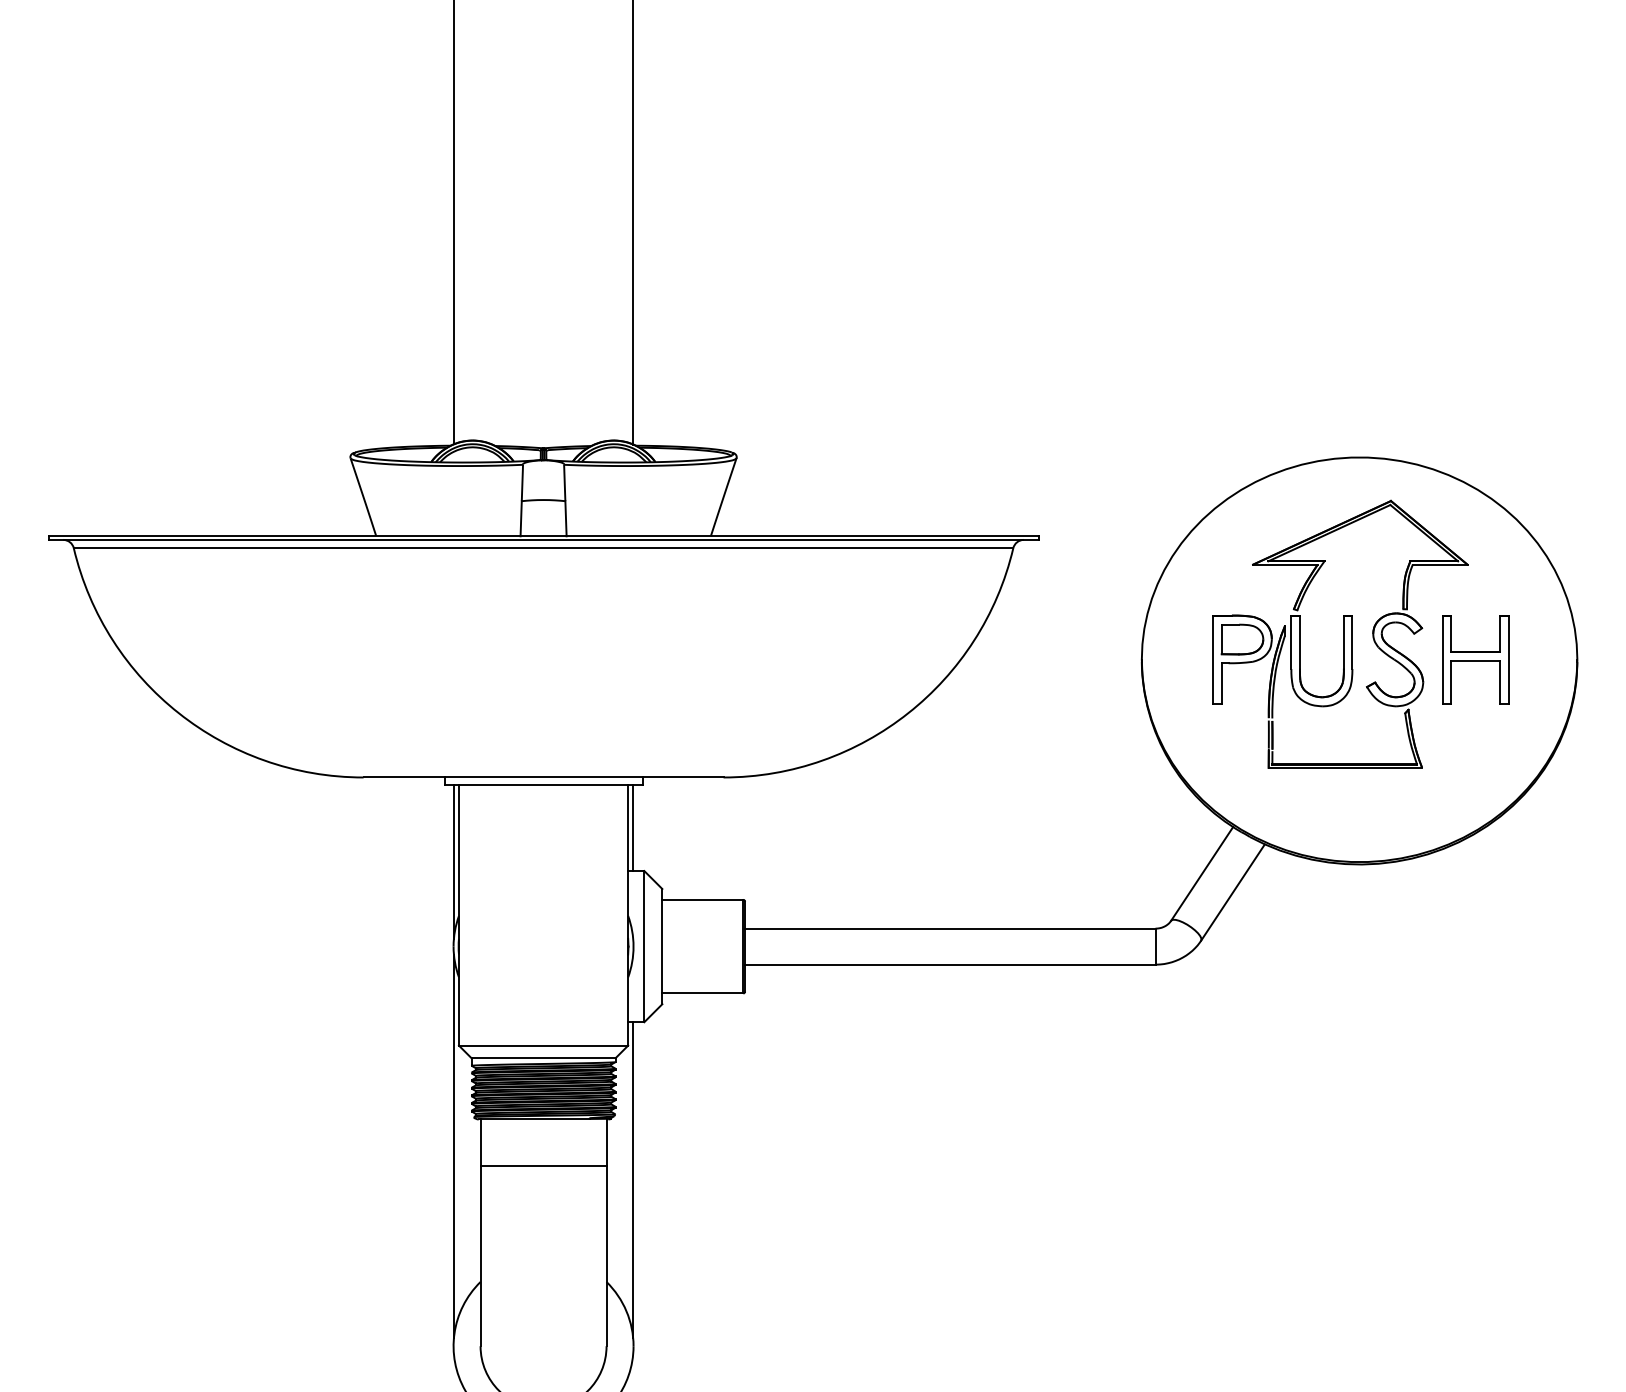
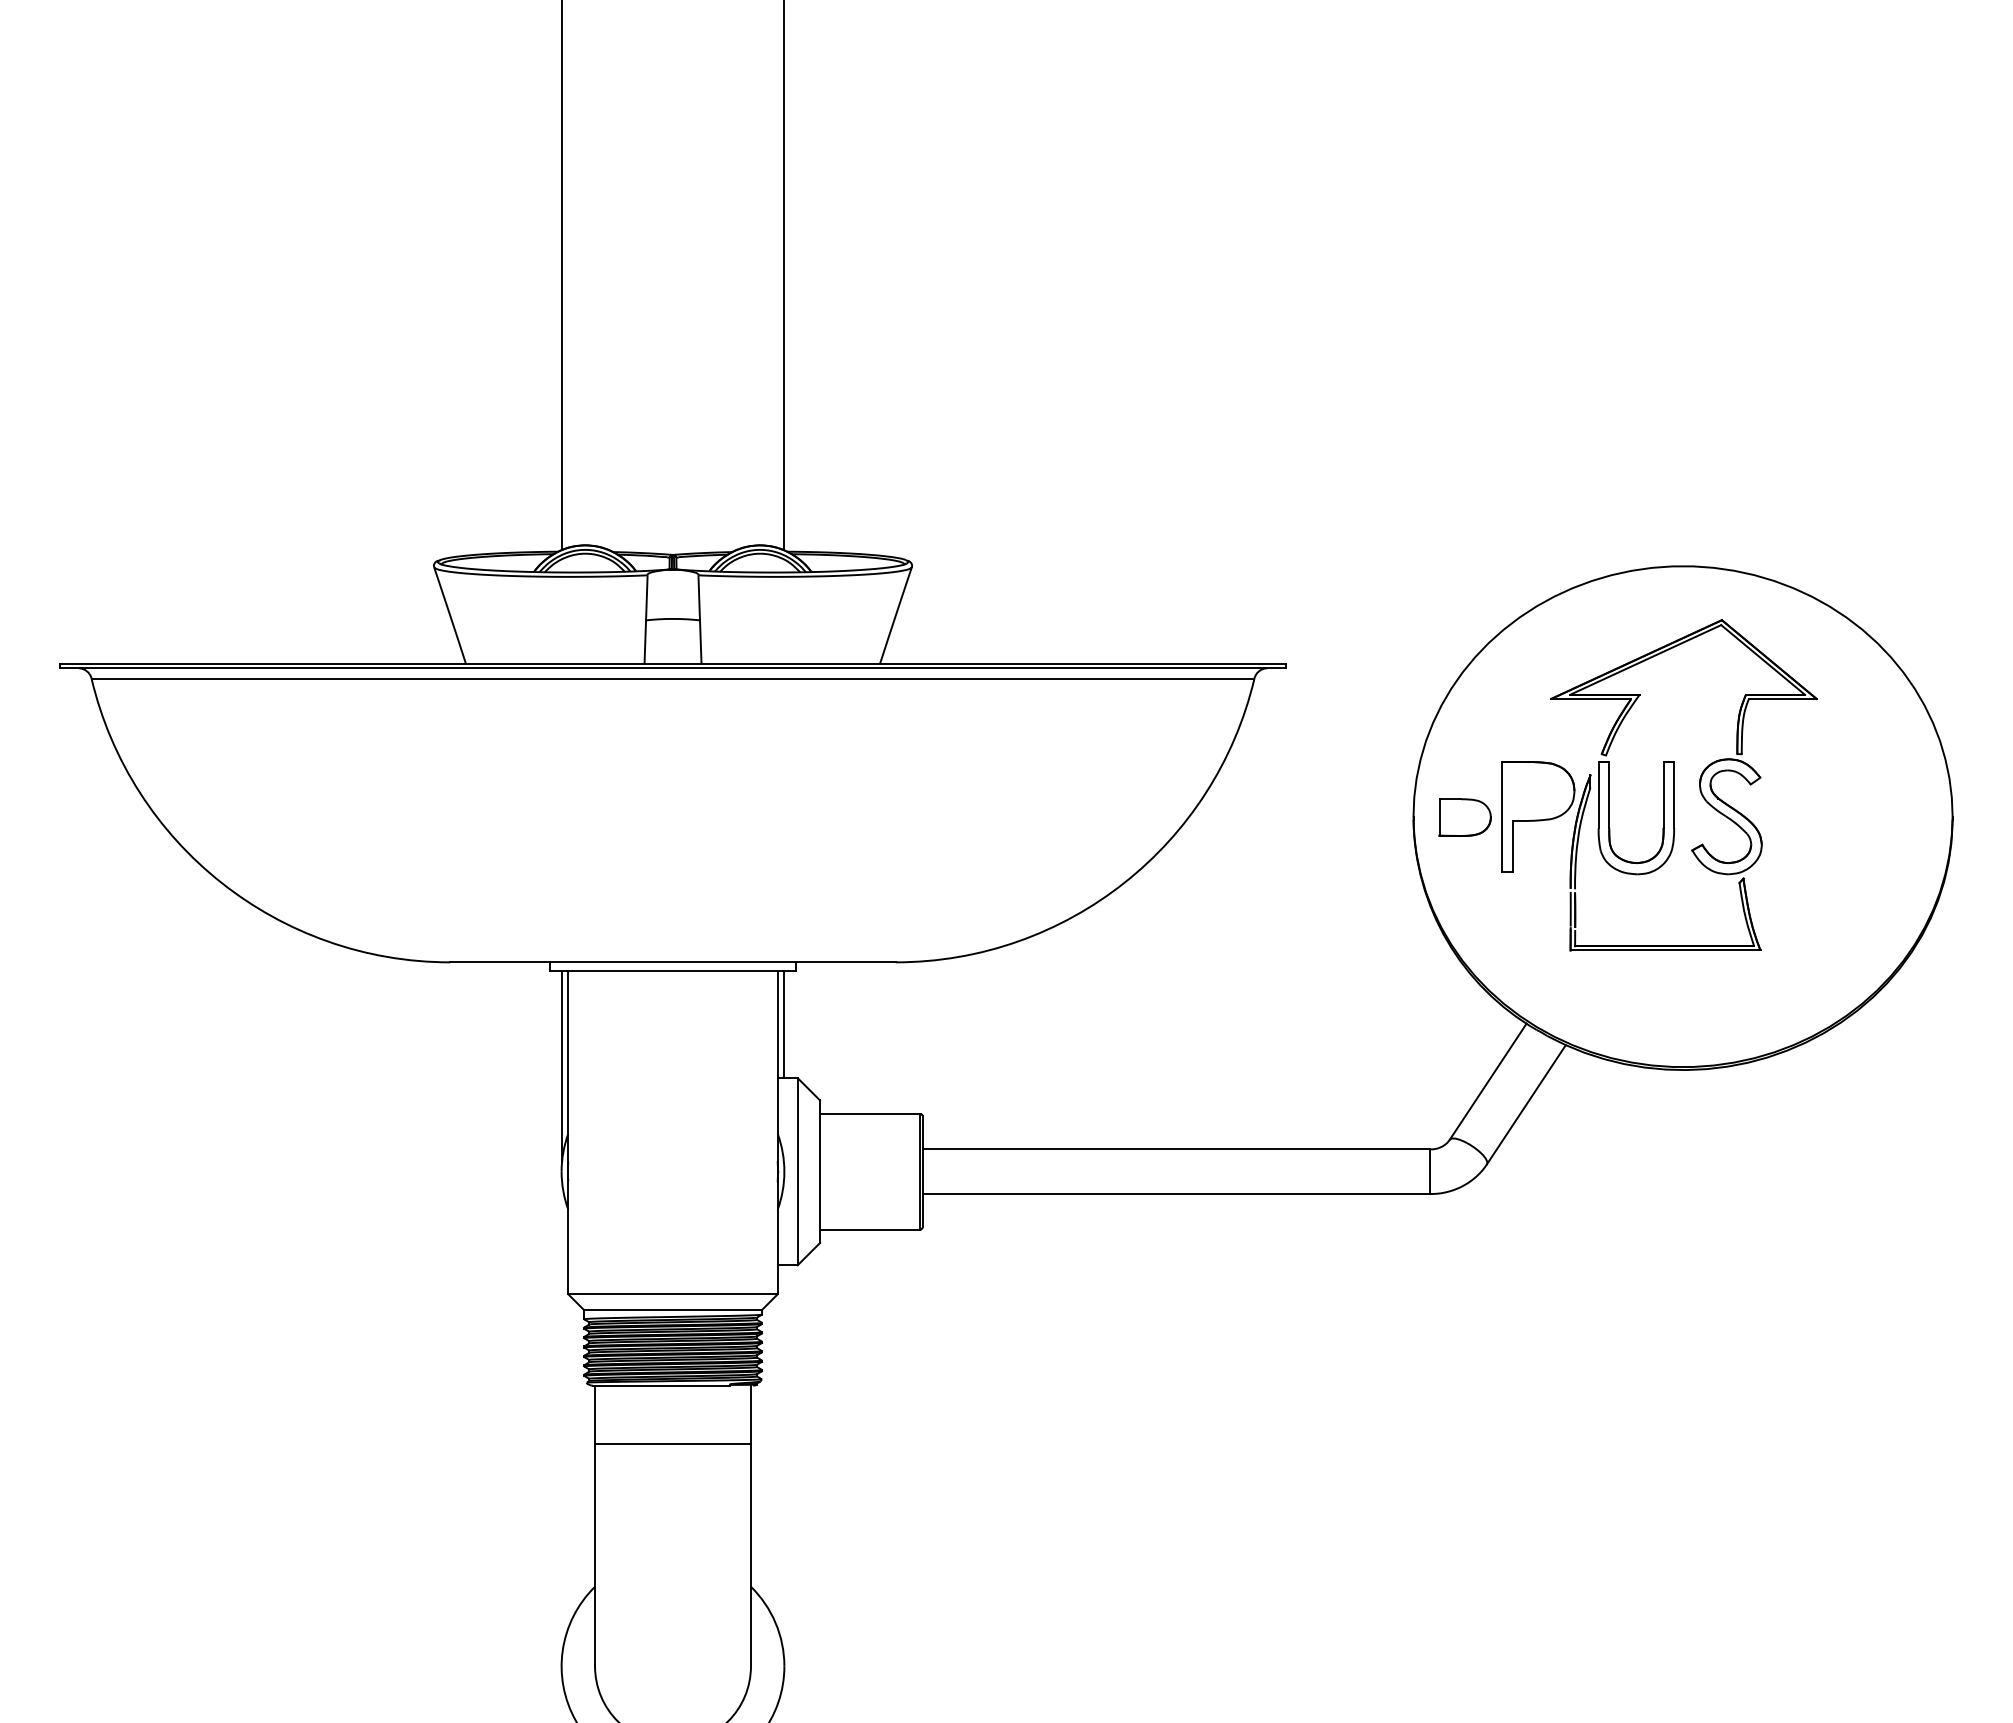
part: (1241, 639) -> (1464, 817), moved
part: (1475, 659) -> (1826, 816), removed
line: (454, 1146) -> (562, 1418), removed
line: (632, 1179) -> (783, 1460), removed

